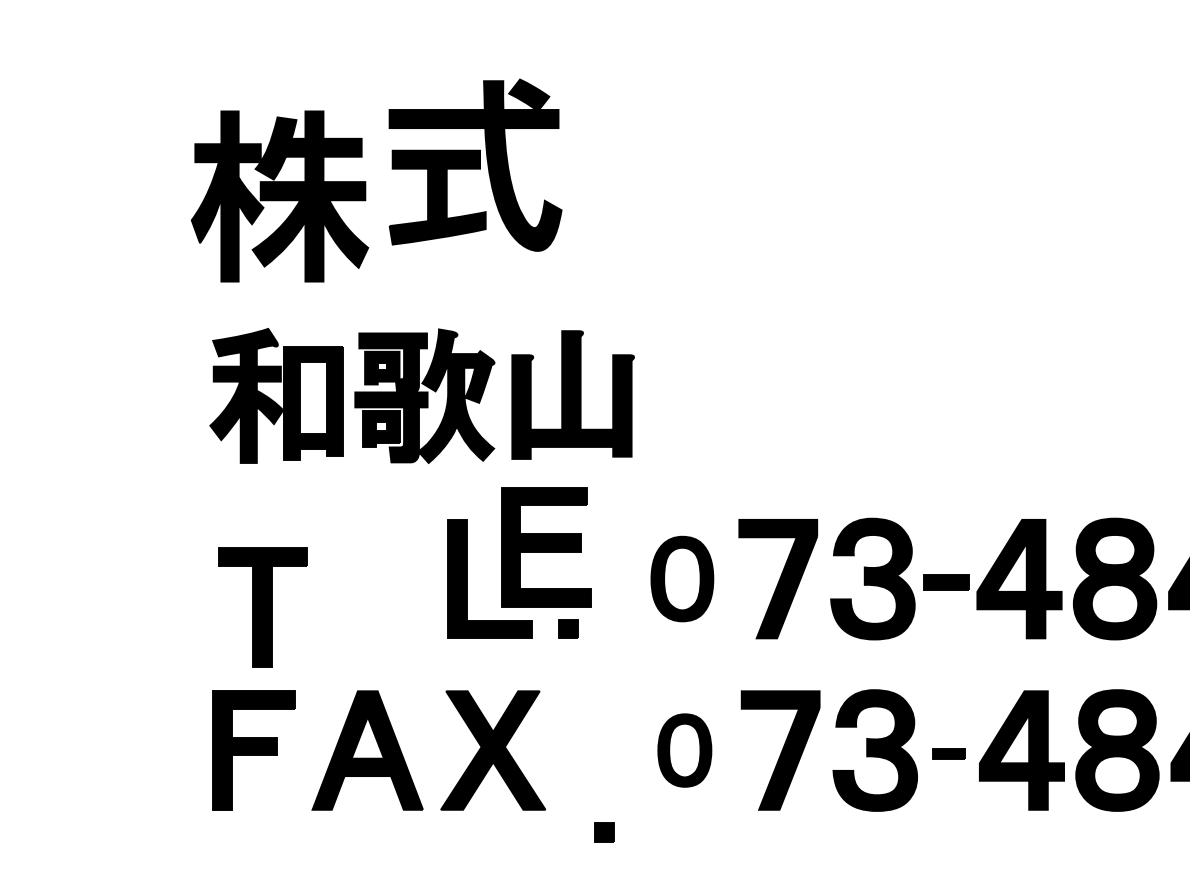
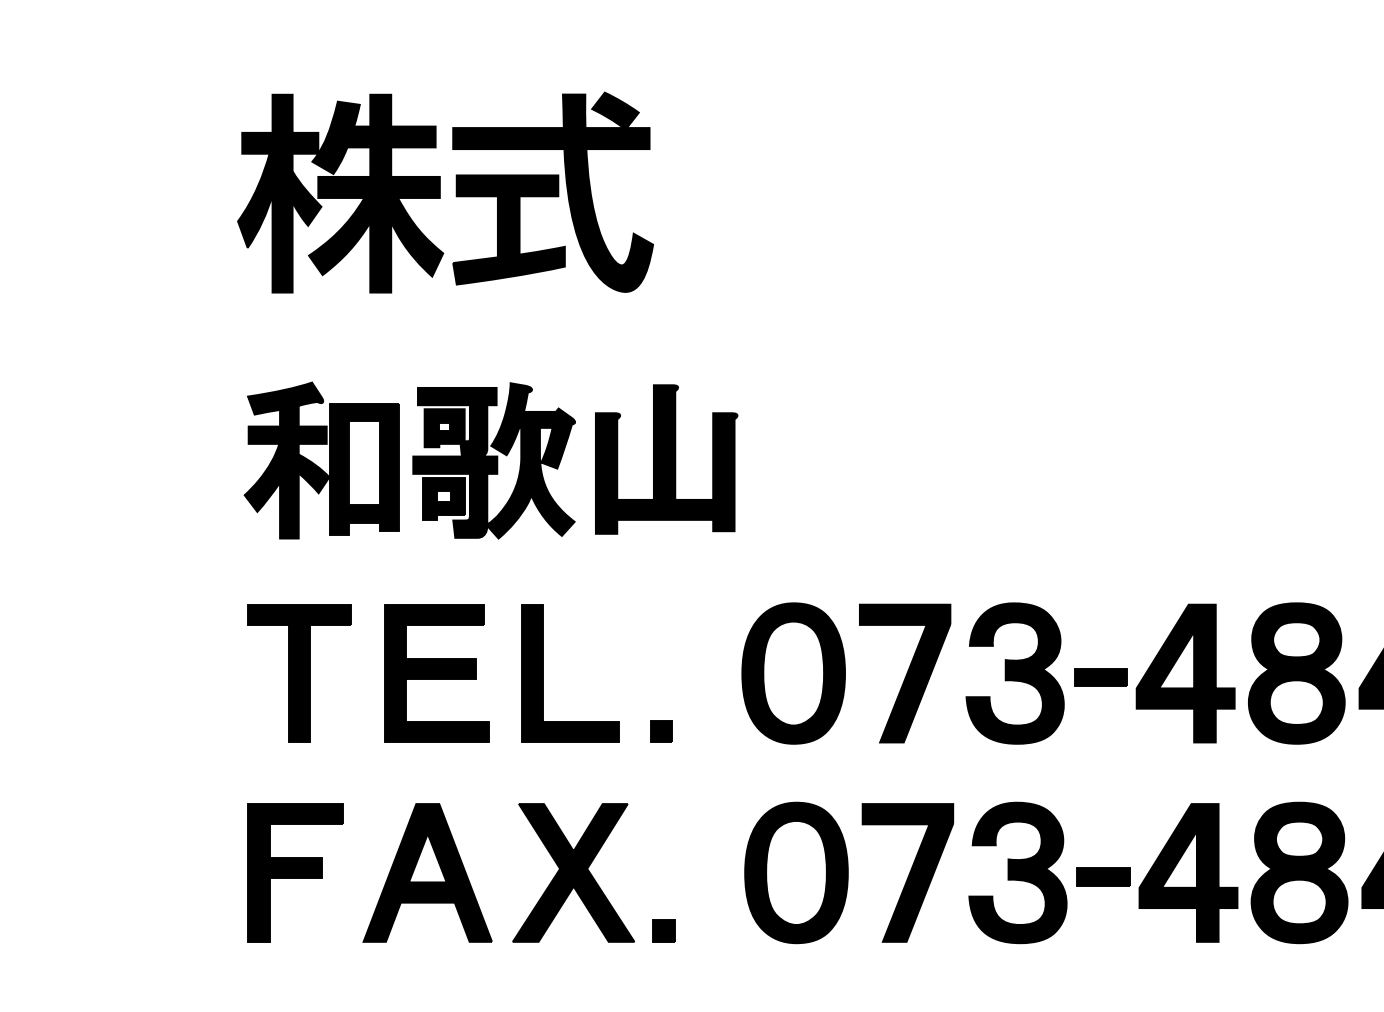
part: (279, 196) -> (340, 193), moved
part: (546, 547) -> (436, 673), moved
part: (682, 579) -> (793, 673), size x1.43
part: (262, 607) -> (299, 673), moved
part: (684, 750) -> (796, 872), size x1.67
part: (948, 753) -> (1103, 876), size x1.43
part: (604, 831) -> (663, 930), moved

